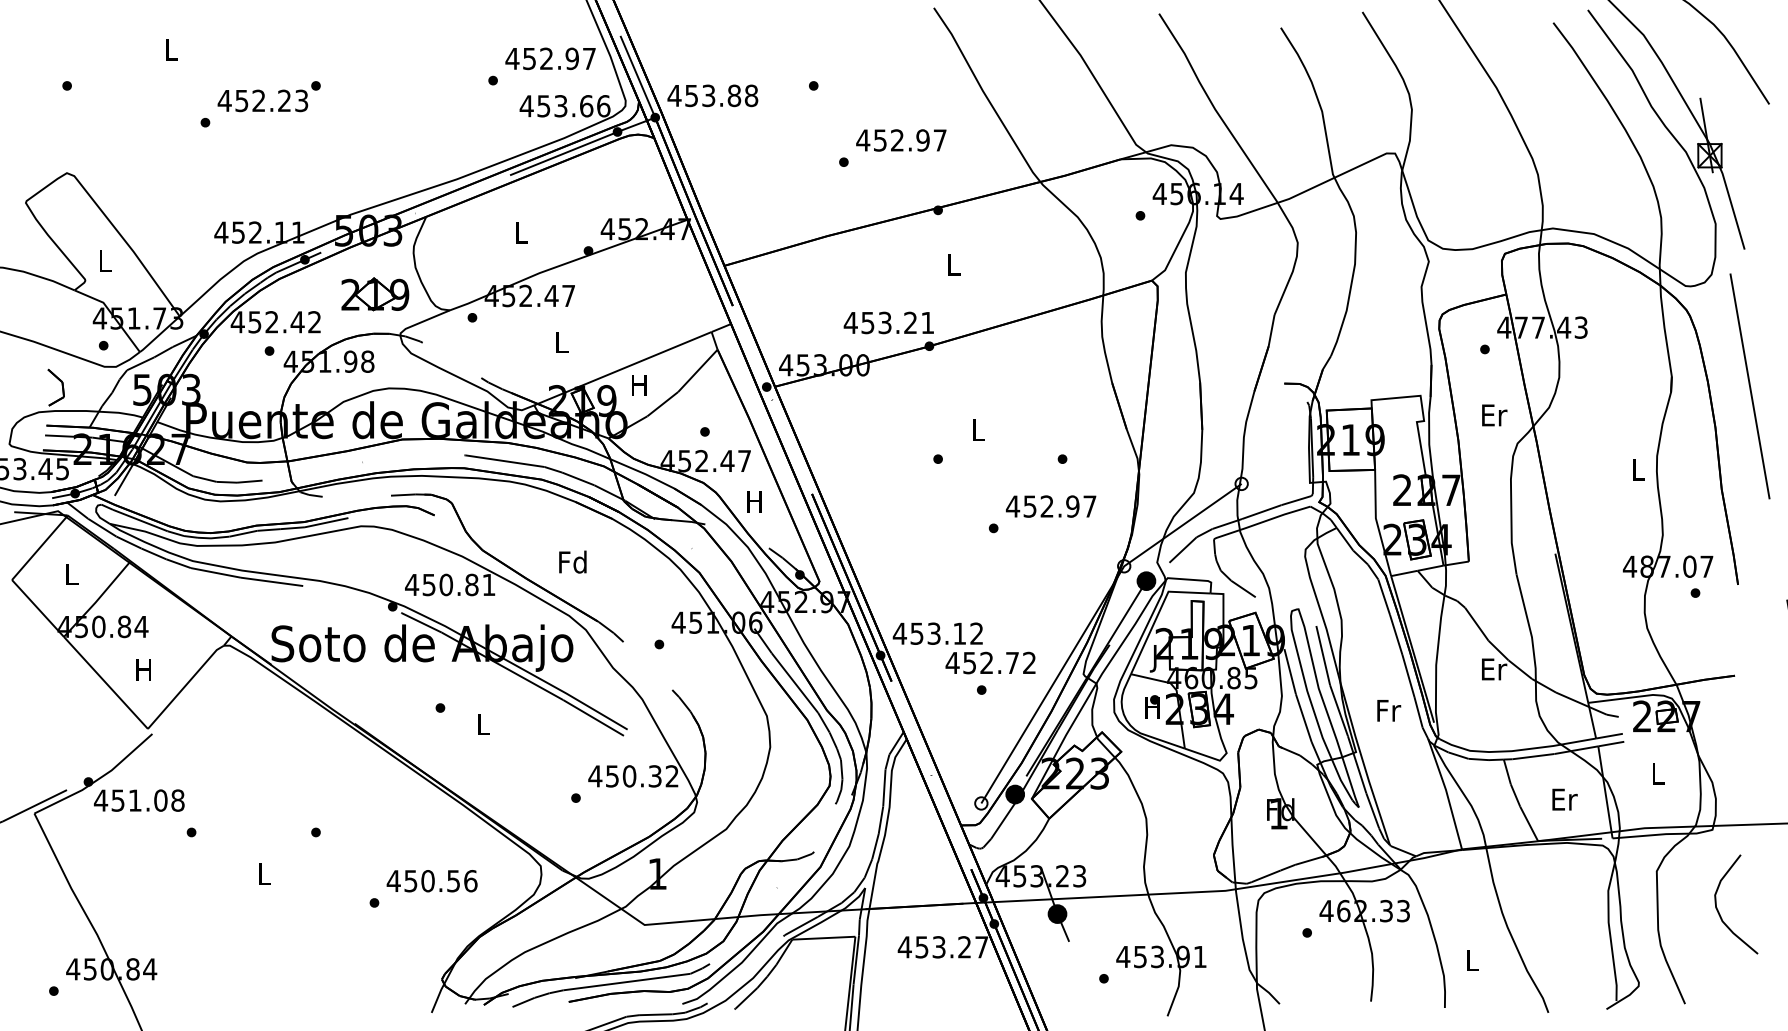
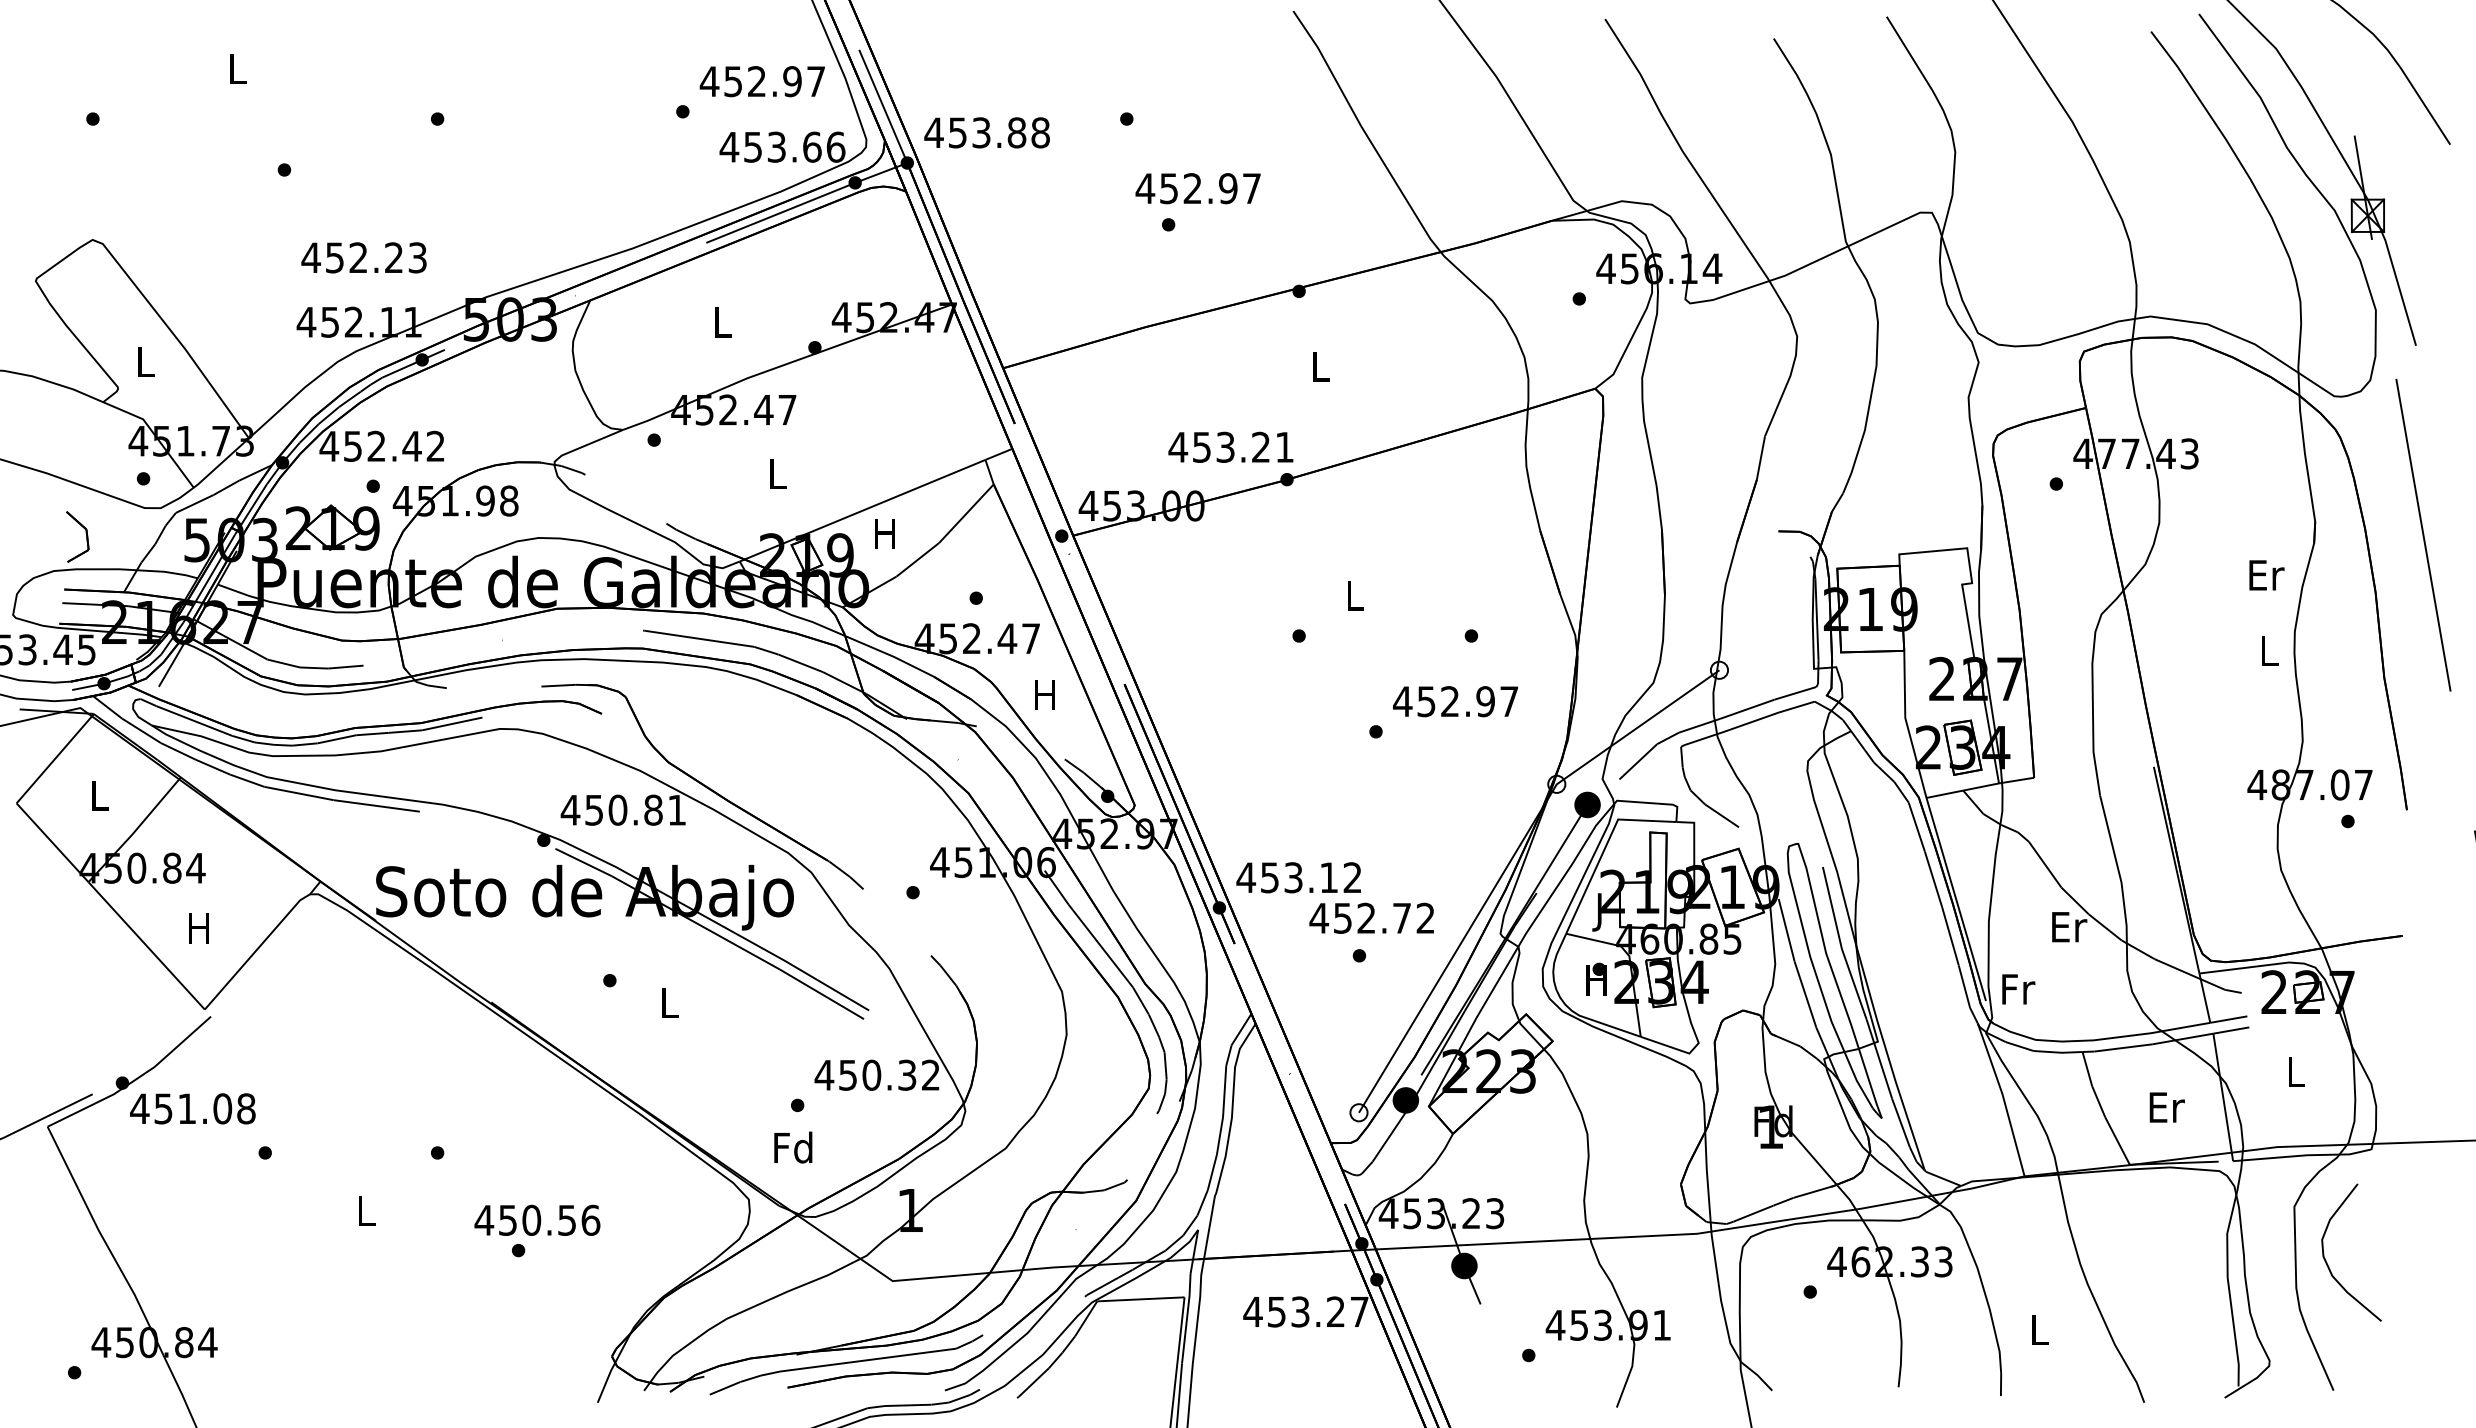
text: (262, 100) -> (363, 257), moved
text: (900, 140) -> (1197, 188), moved
part: (375, 294) -> (332, 527), moved
text: (1494, 415) -> (2266, 575), moved
text: (573, 562) -> (793, 1147), moved
text: (1388, 710) -> (2018, 989), moved
text: (432, 880) -> (537, 1219), moved
curve: (1719, 913) -> (2328, 1264), moved

